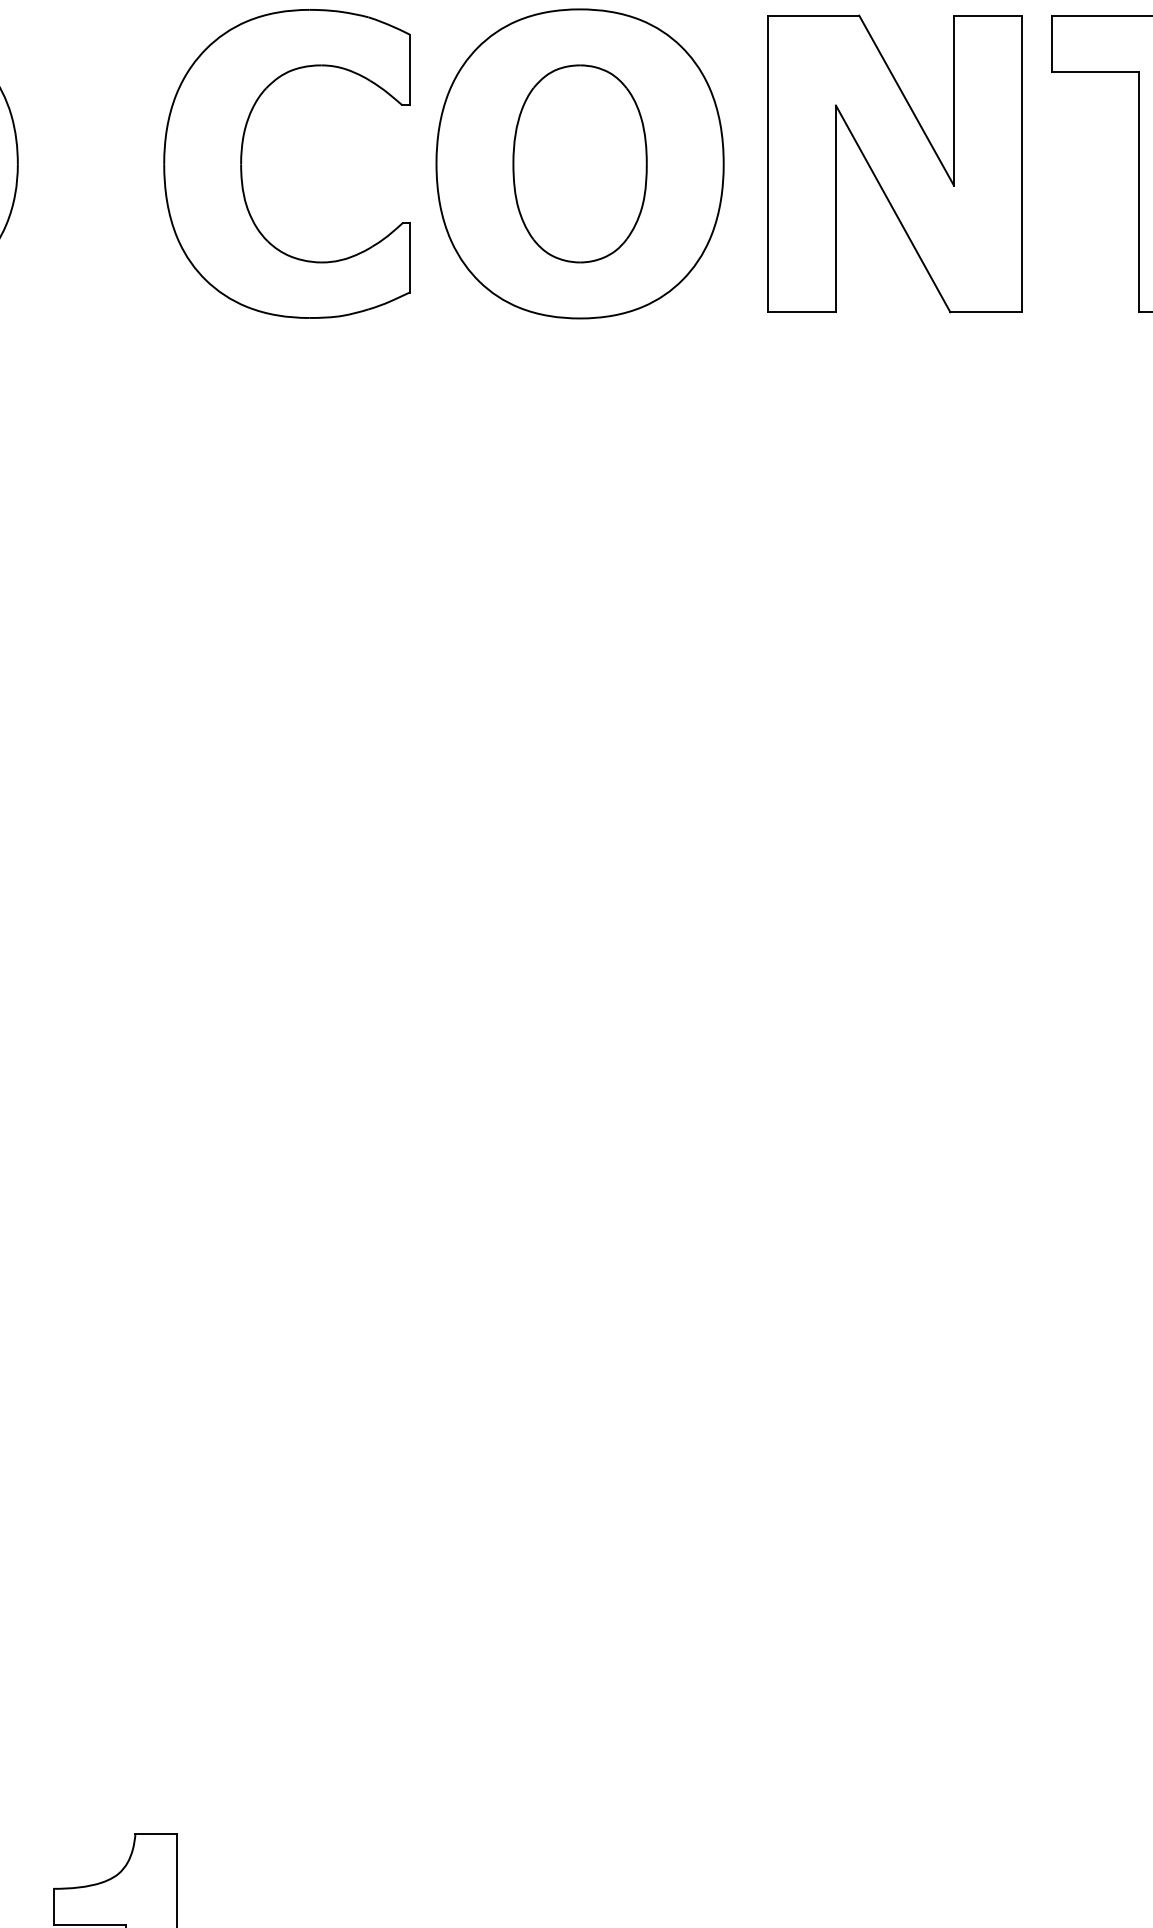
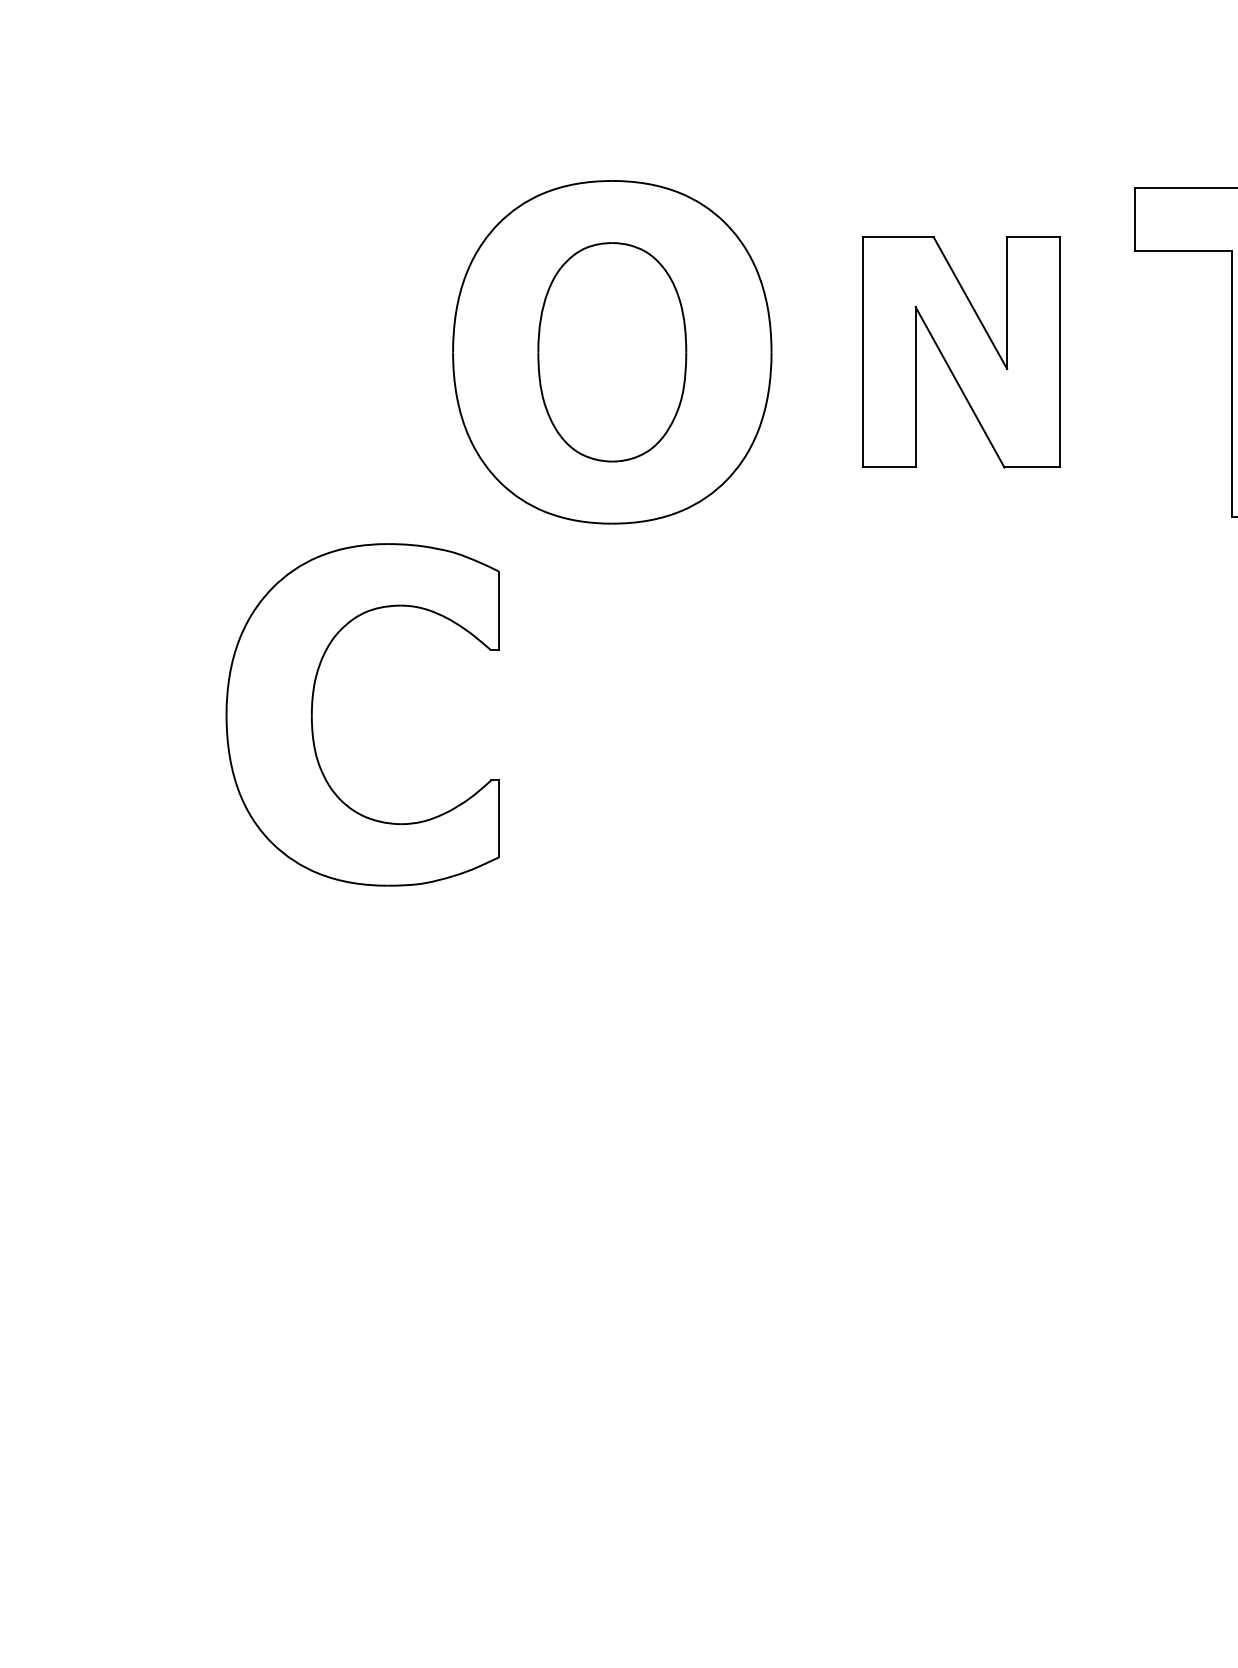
part: (242, 161) -> (313, 712), moved
part: (894, 163) -> (960, 351), size x0.7

